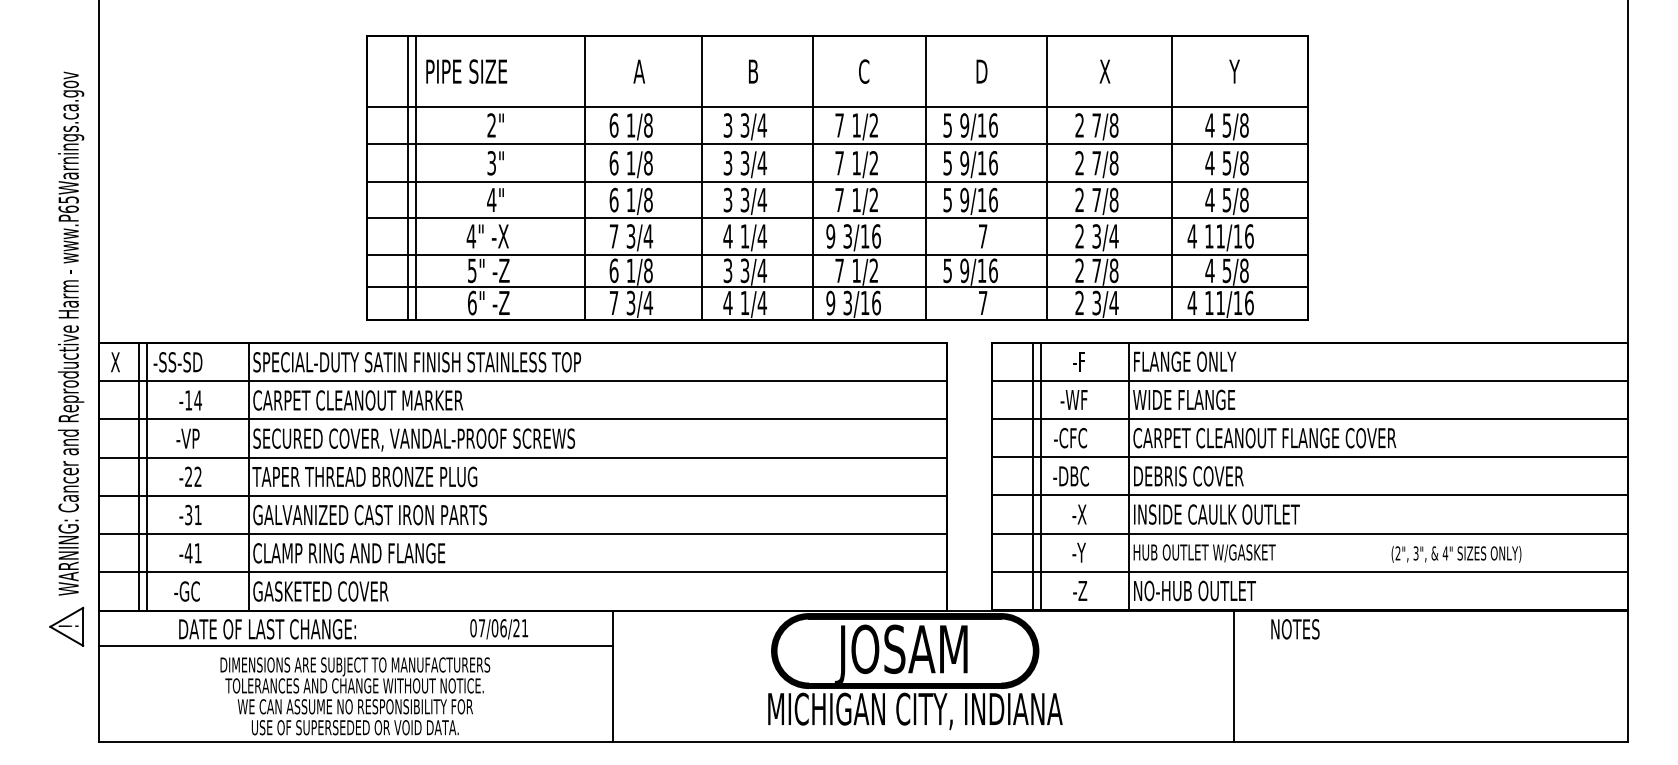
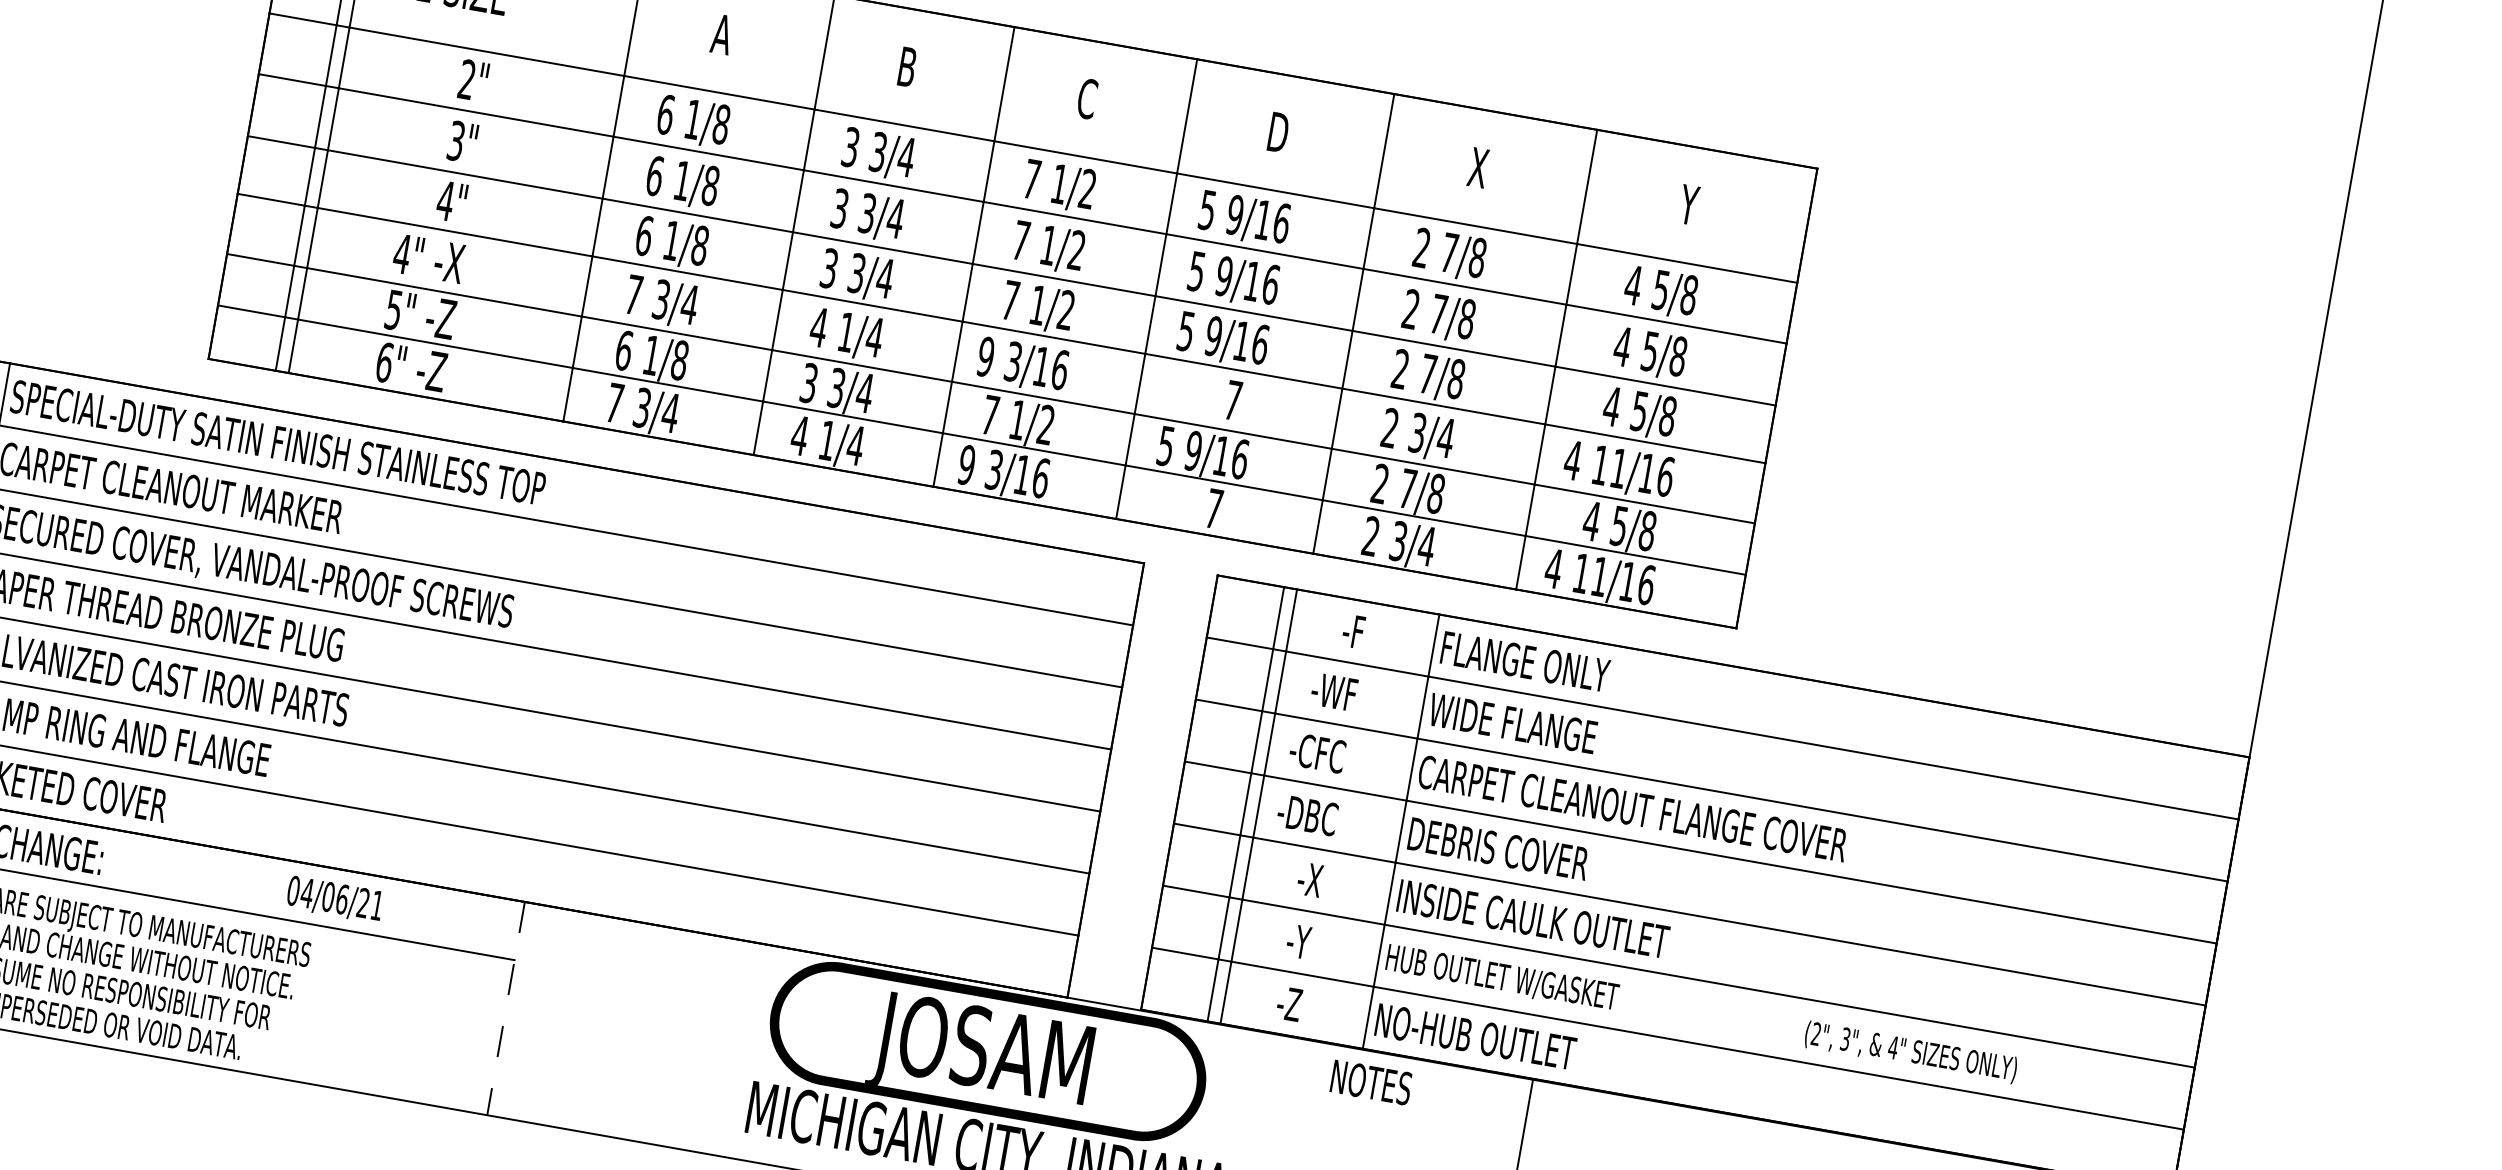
text: (481, 628) -> (306, 893), 07/06/21 -> 04/06/21
text: (1295, 629) -> (1371, 1083), moved
line: (612, 676) -> (505, 1009), solid -> dashed

